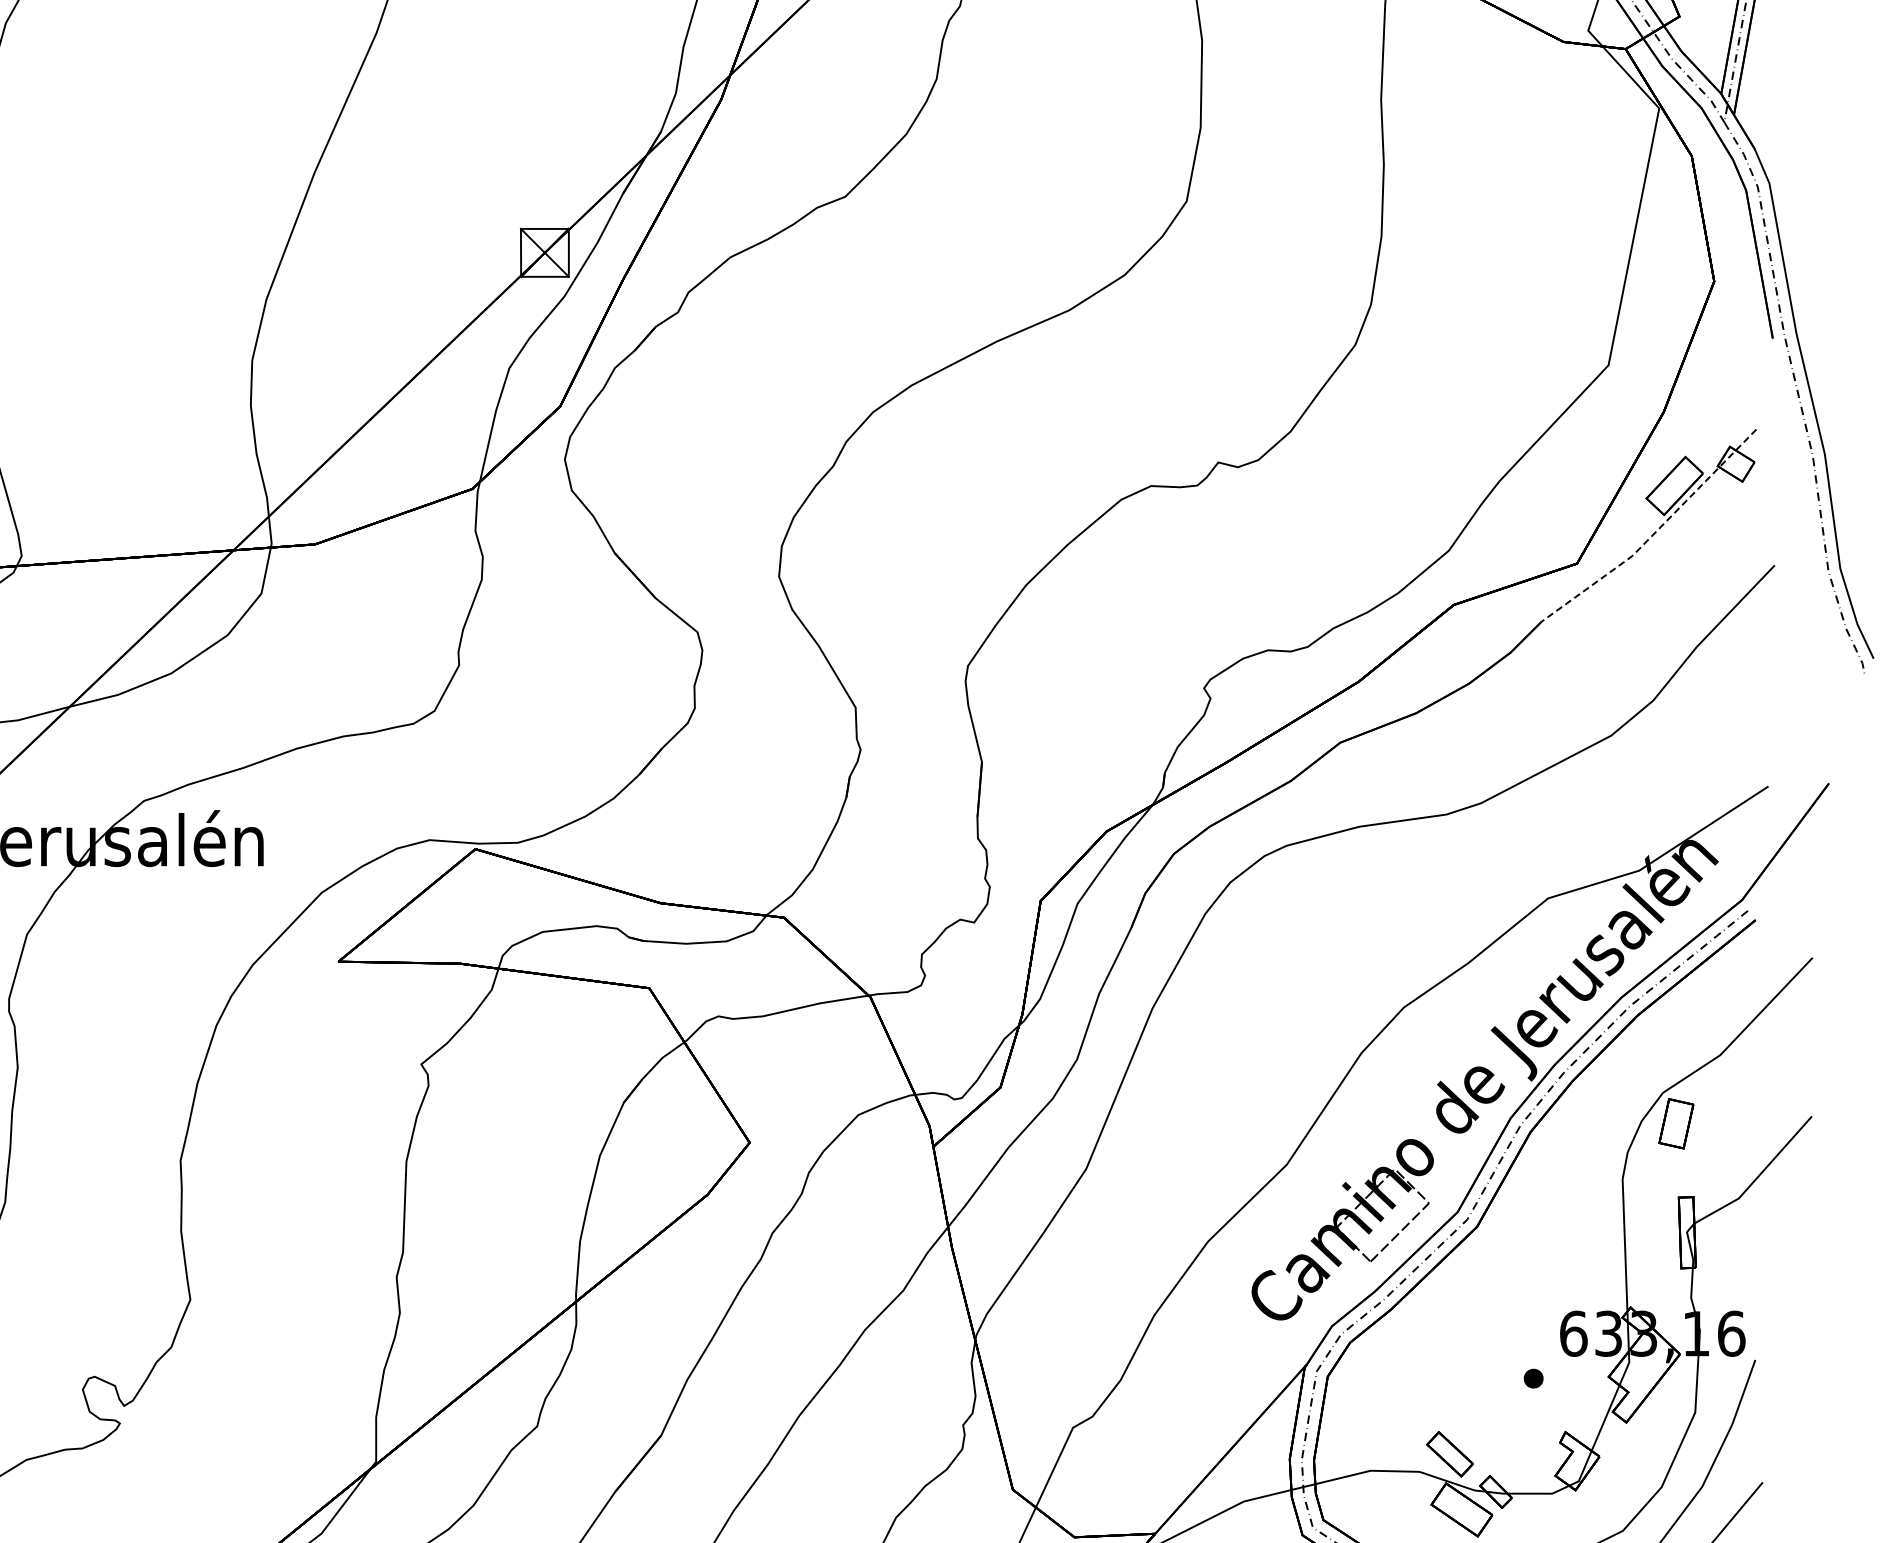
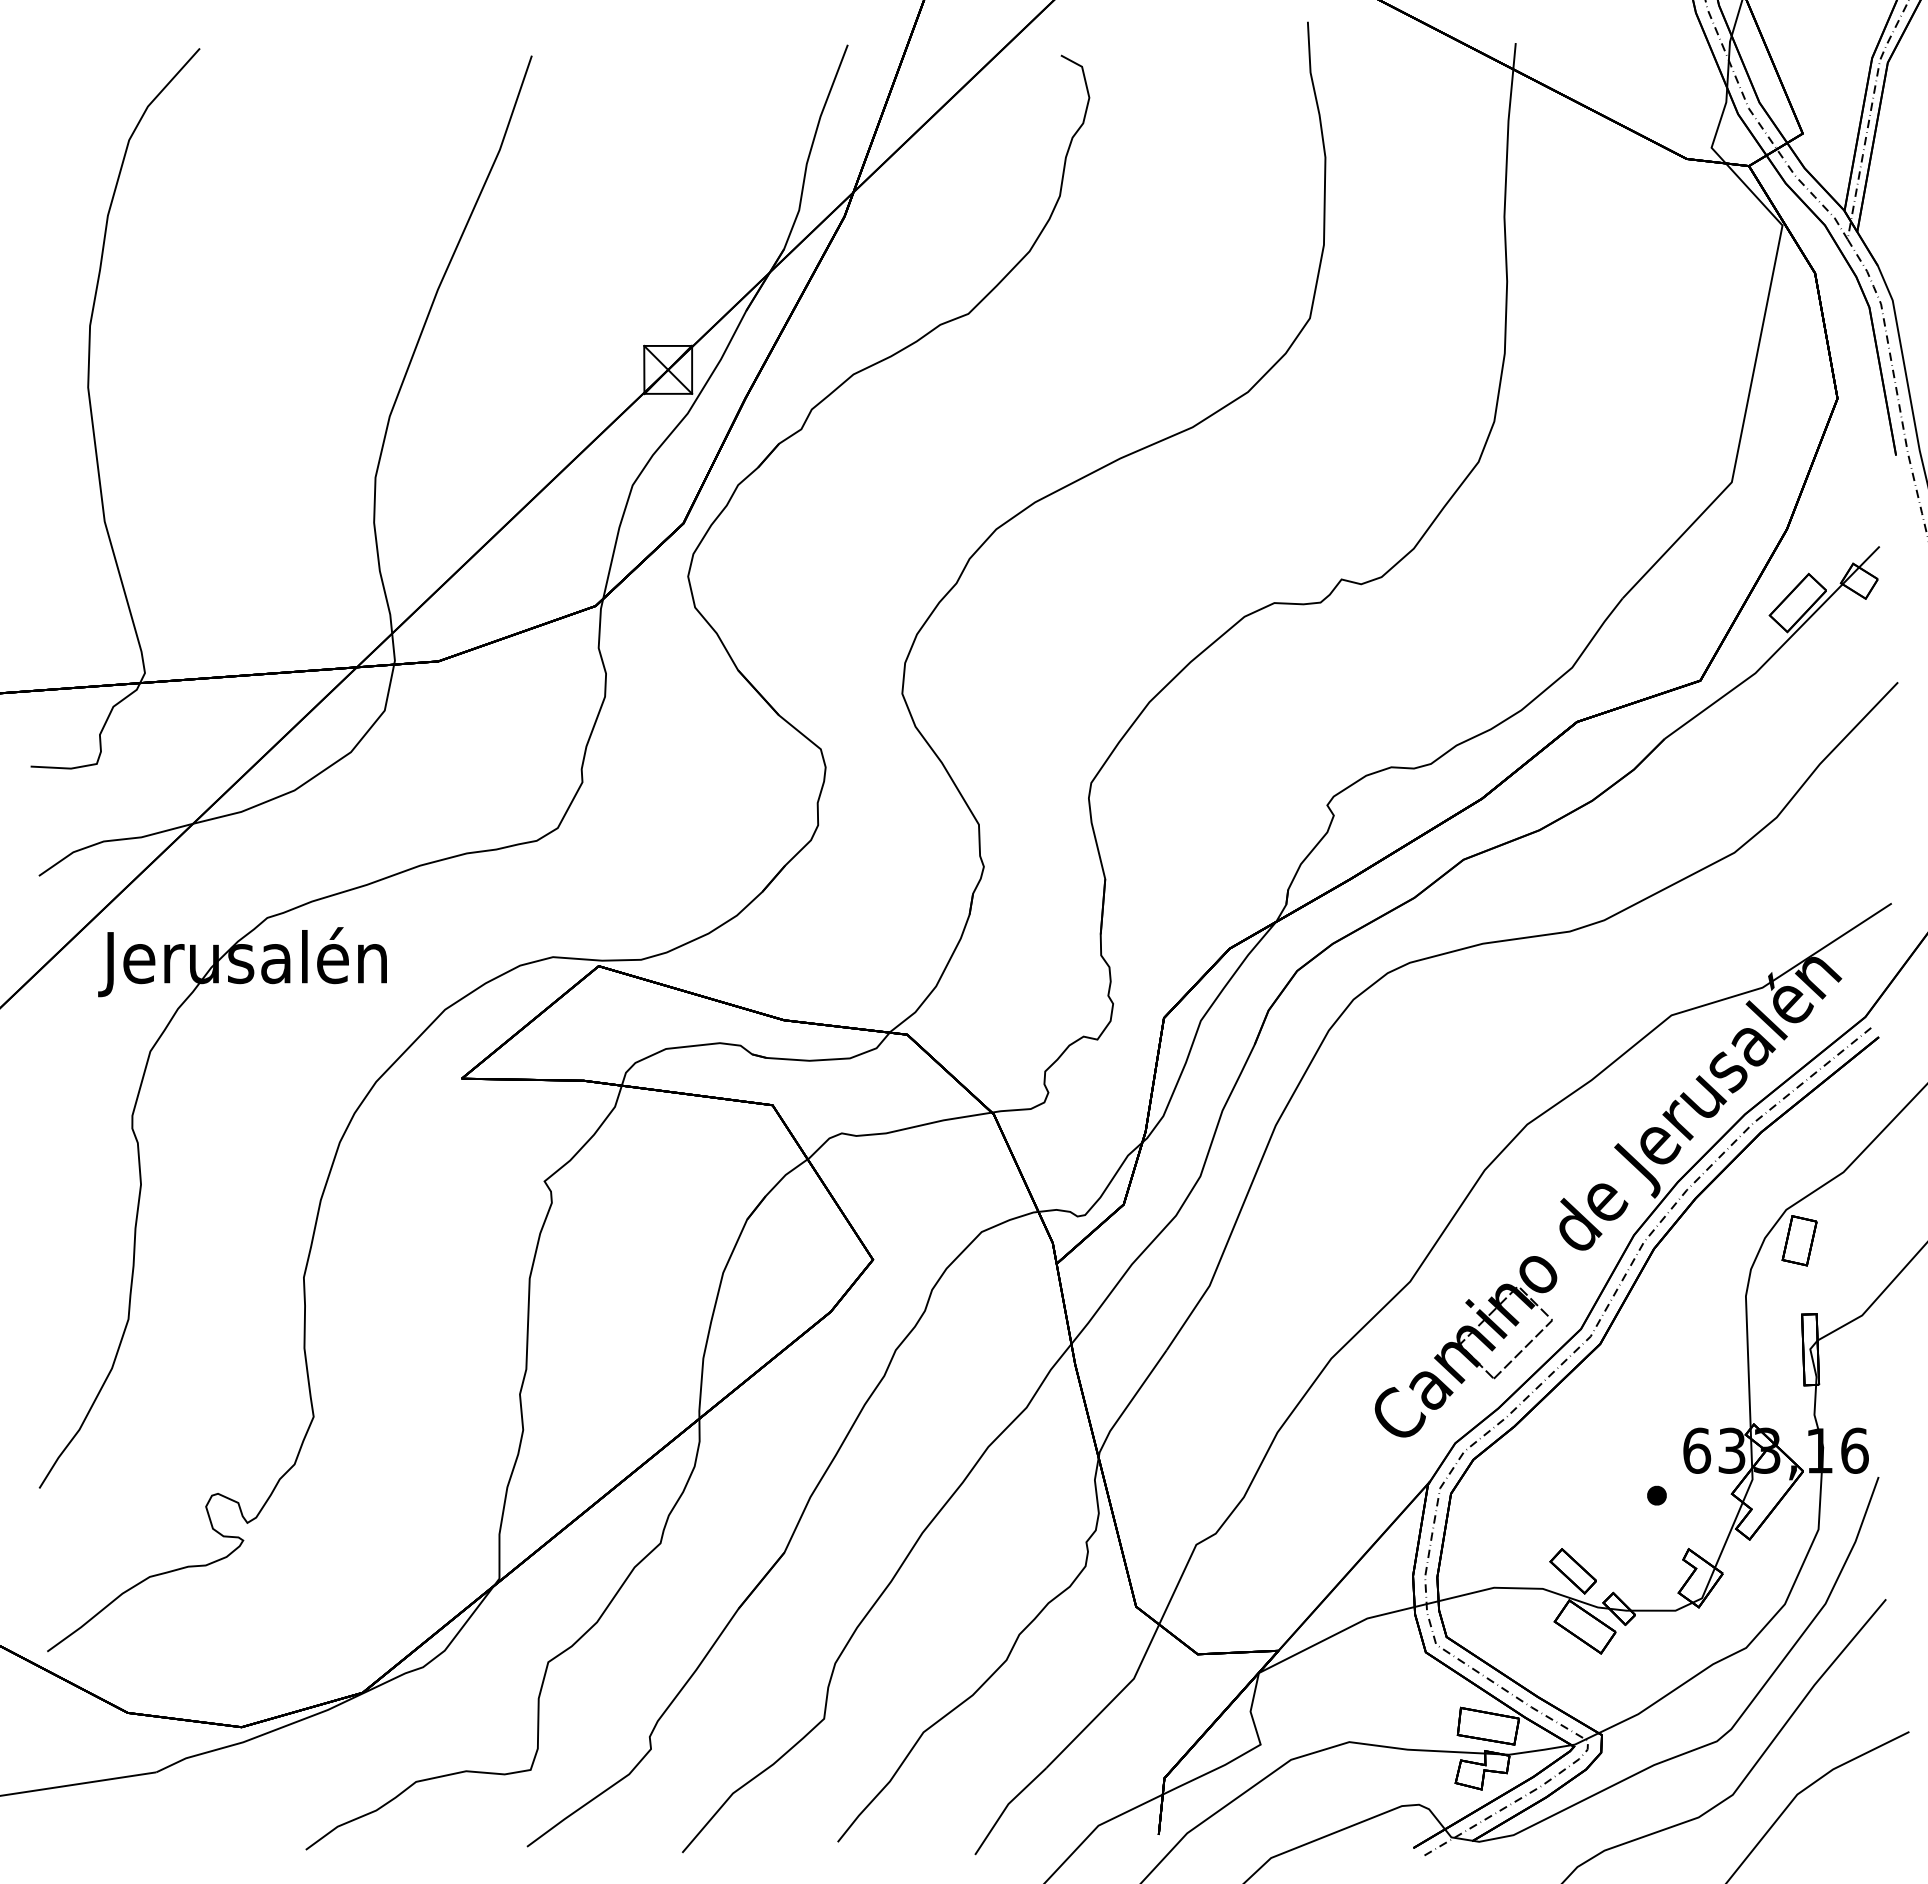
line: (1654, 533) -> (1777, 650), dashed -> solid

